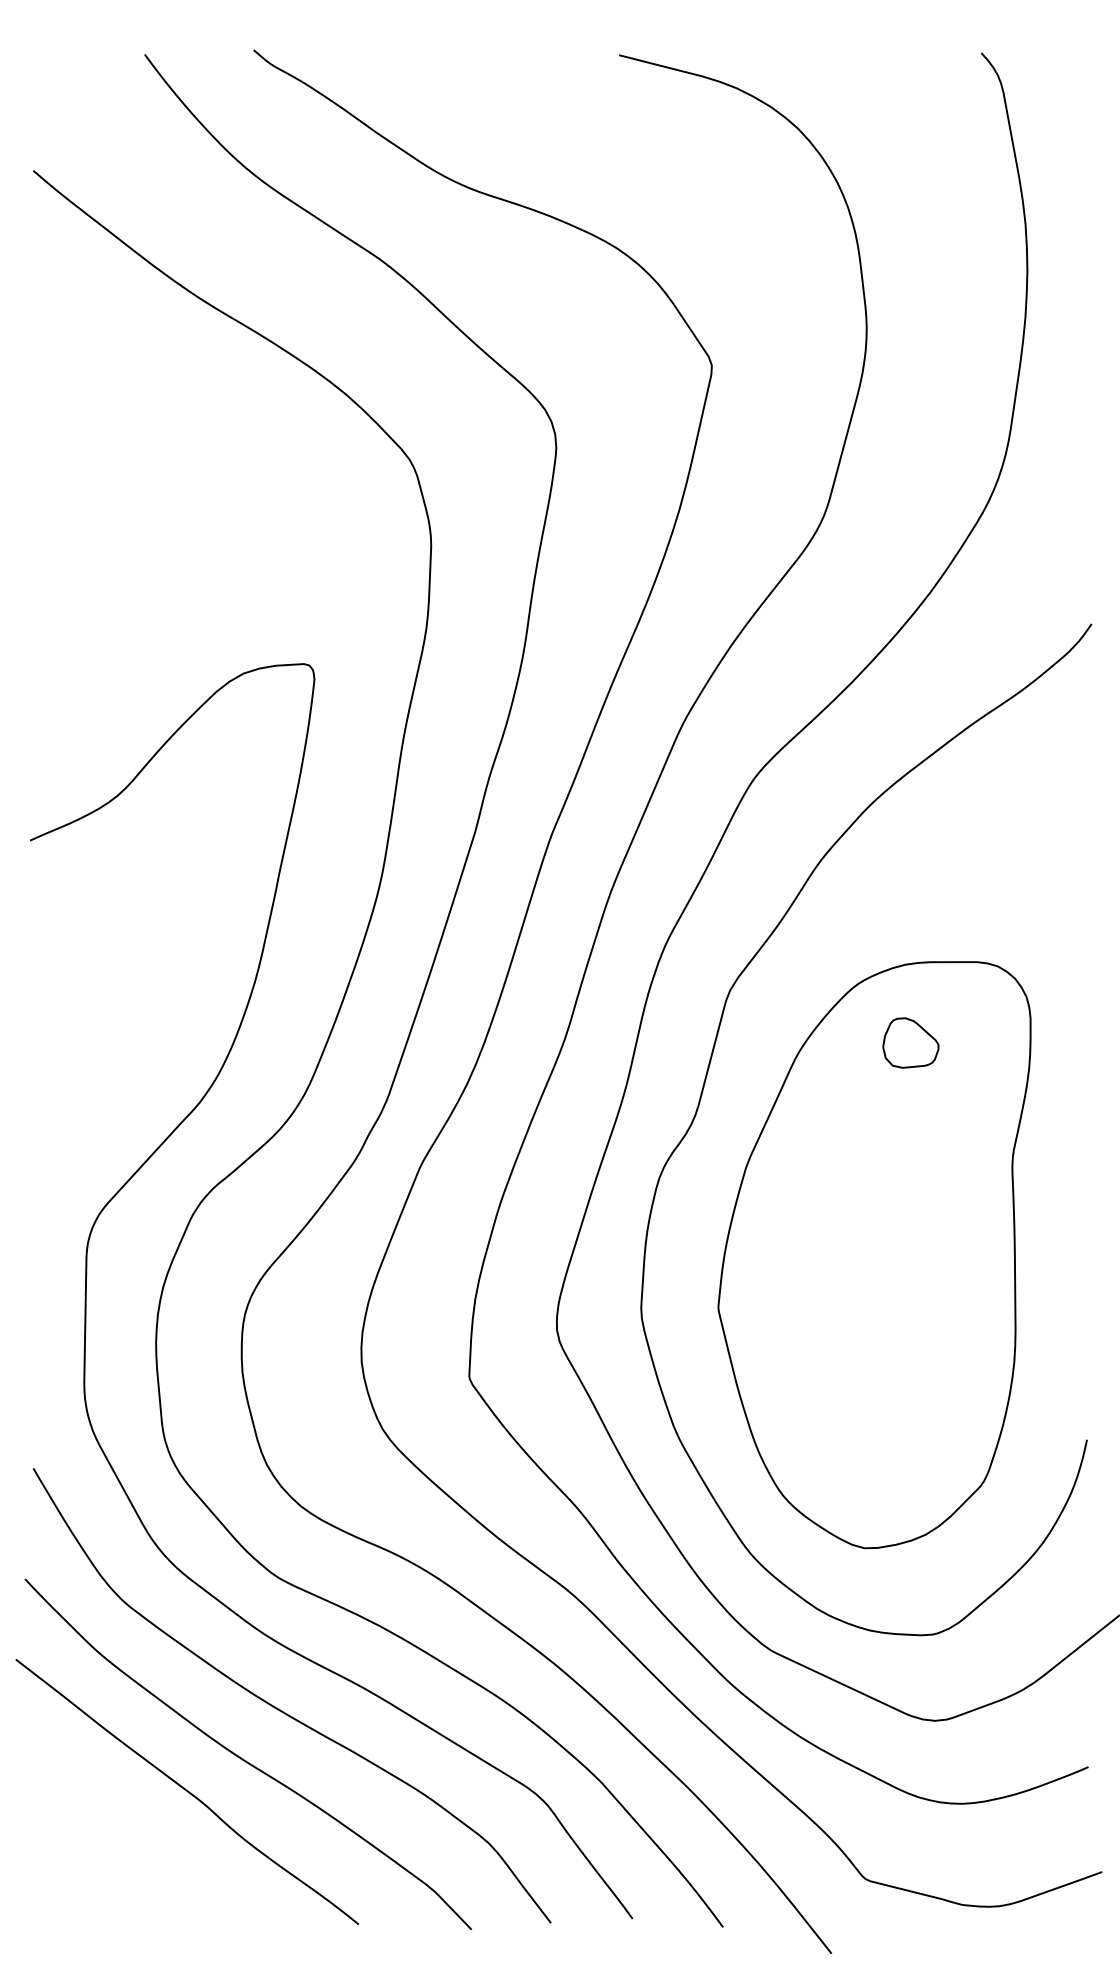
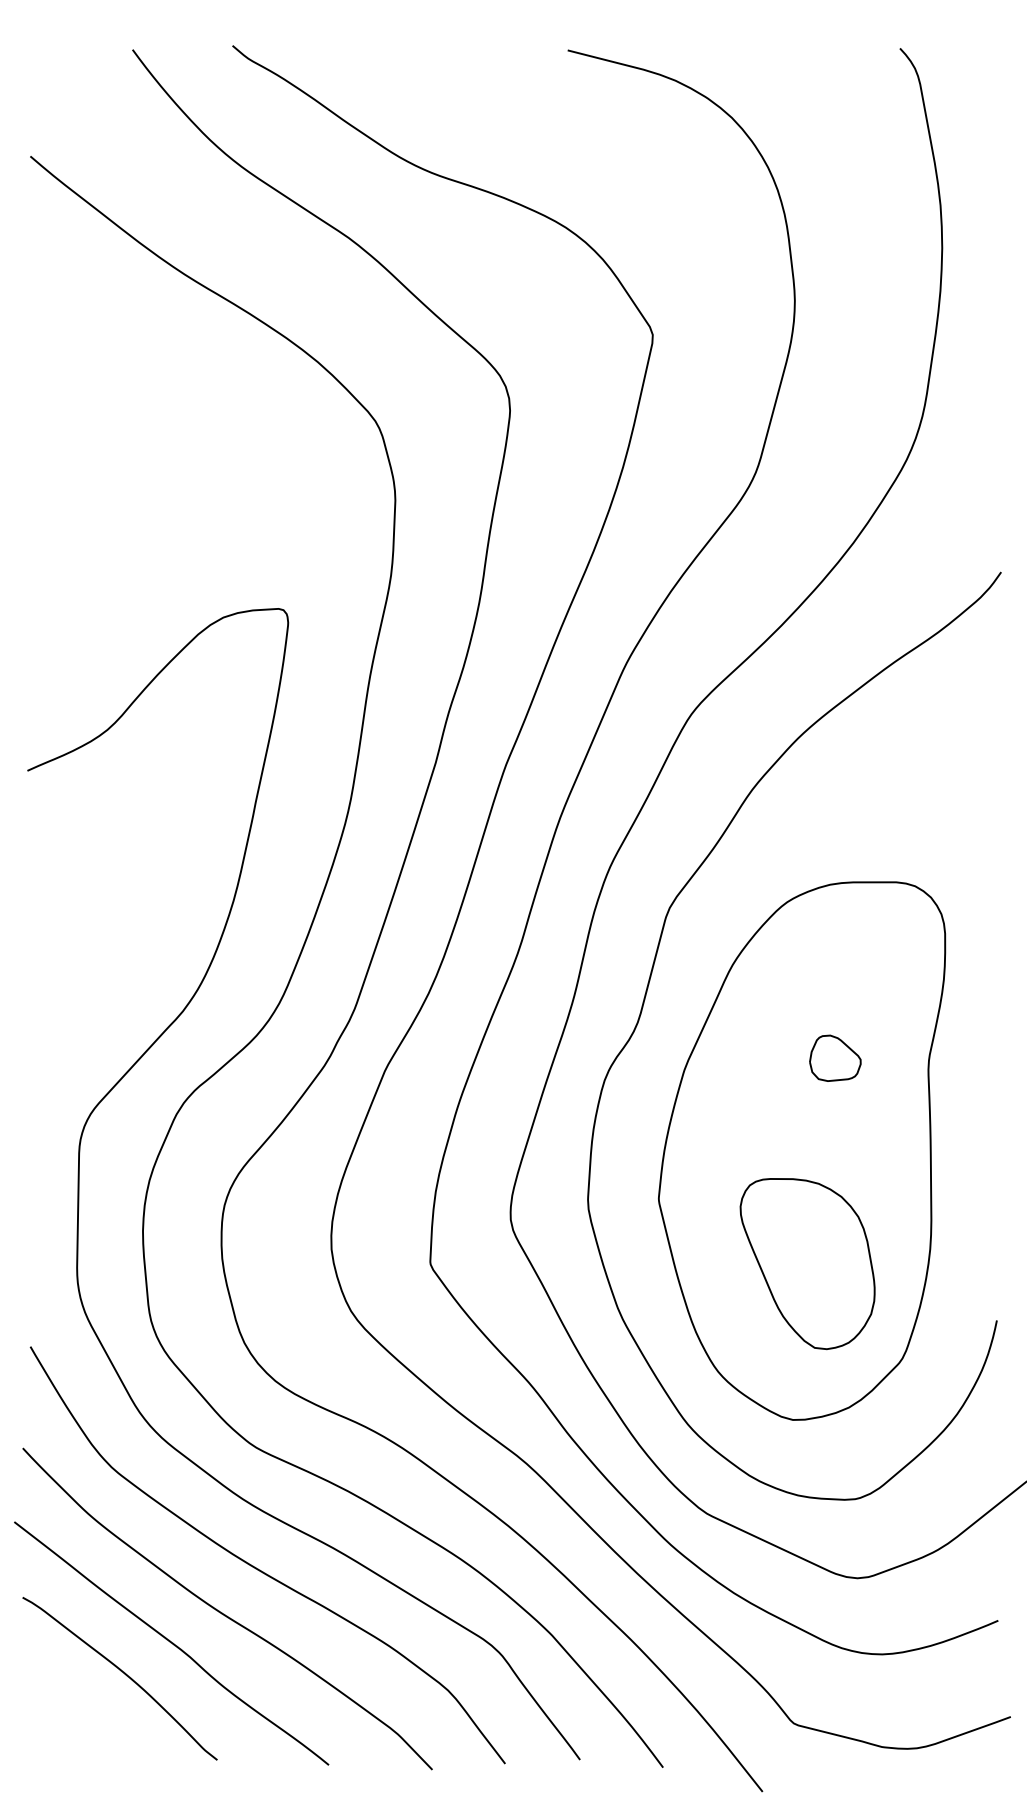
part: (910, 1042) -> (835, 1057), moved
part: (880, 1377) -> (807, 1263), added
curve: (135, 1825) -> (124, 1674), added

